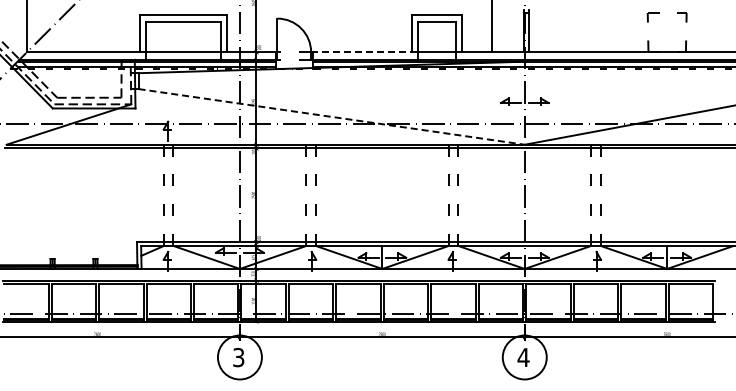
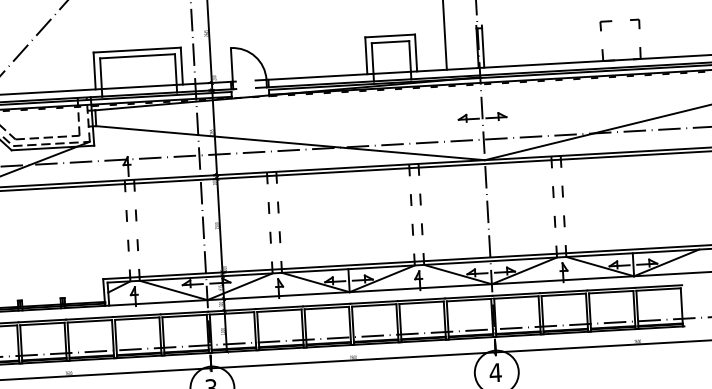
line: (364, 52) -> (319, 77), dashed -> solid
line: (332, 116) -> (291, 142), dashed -> solid

